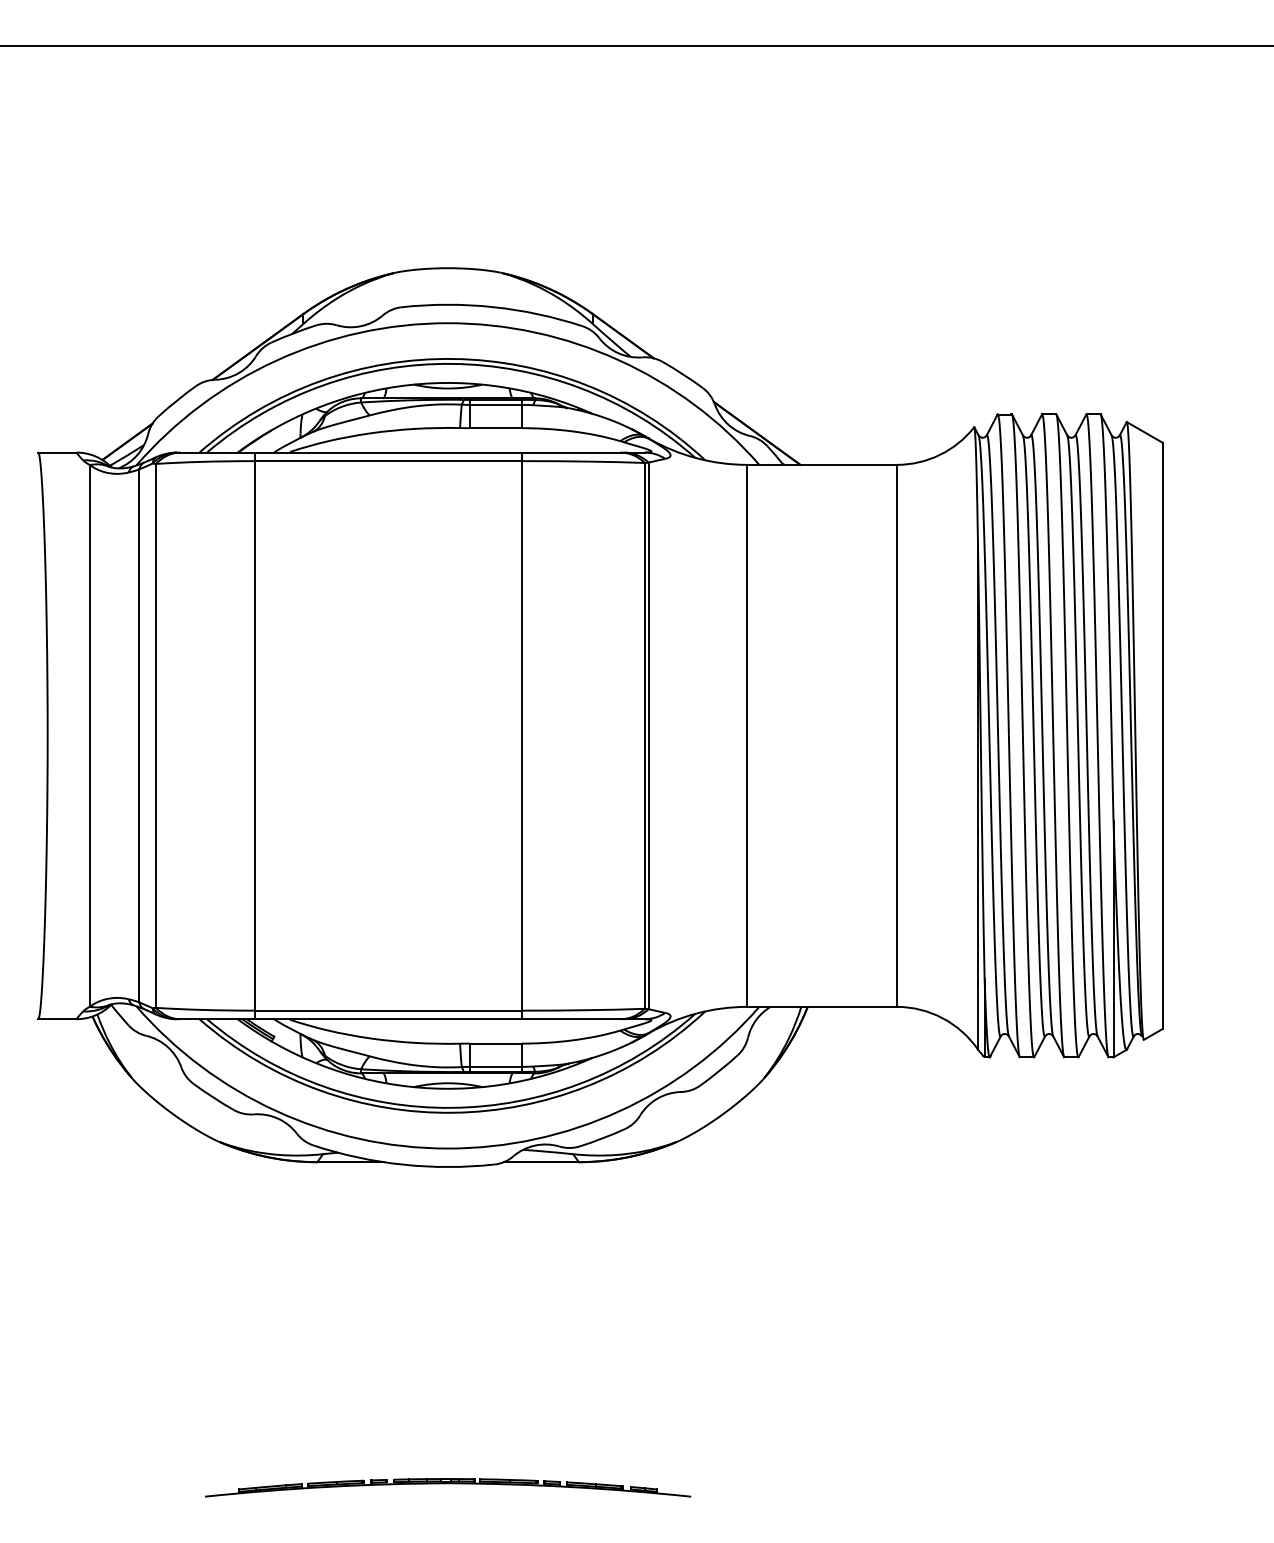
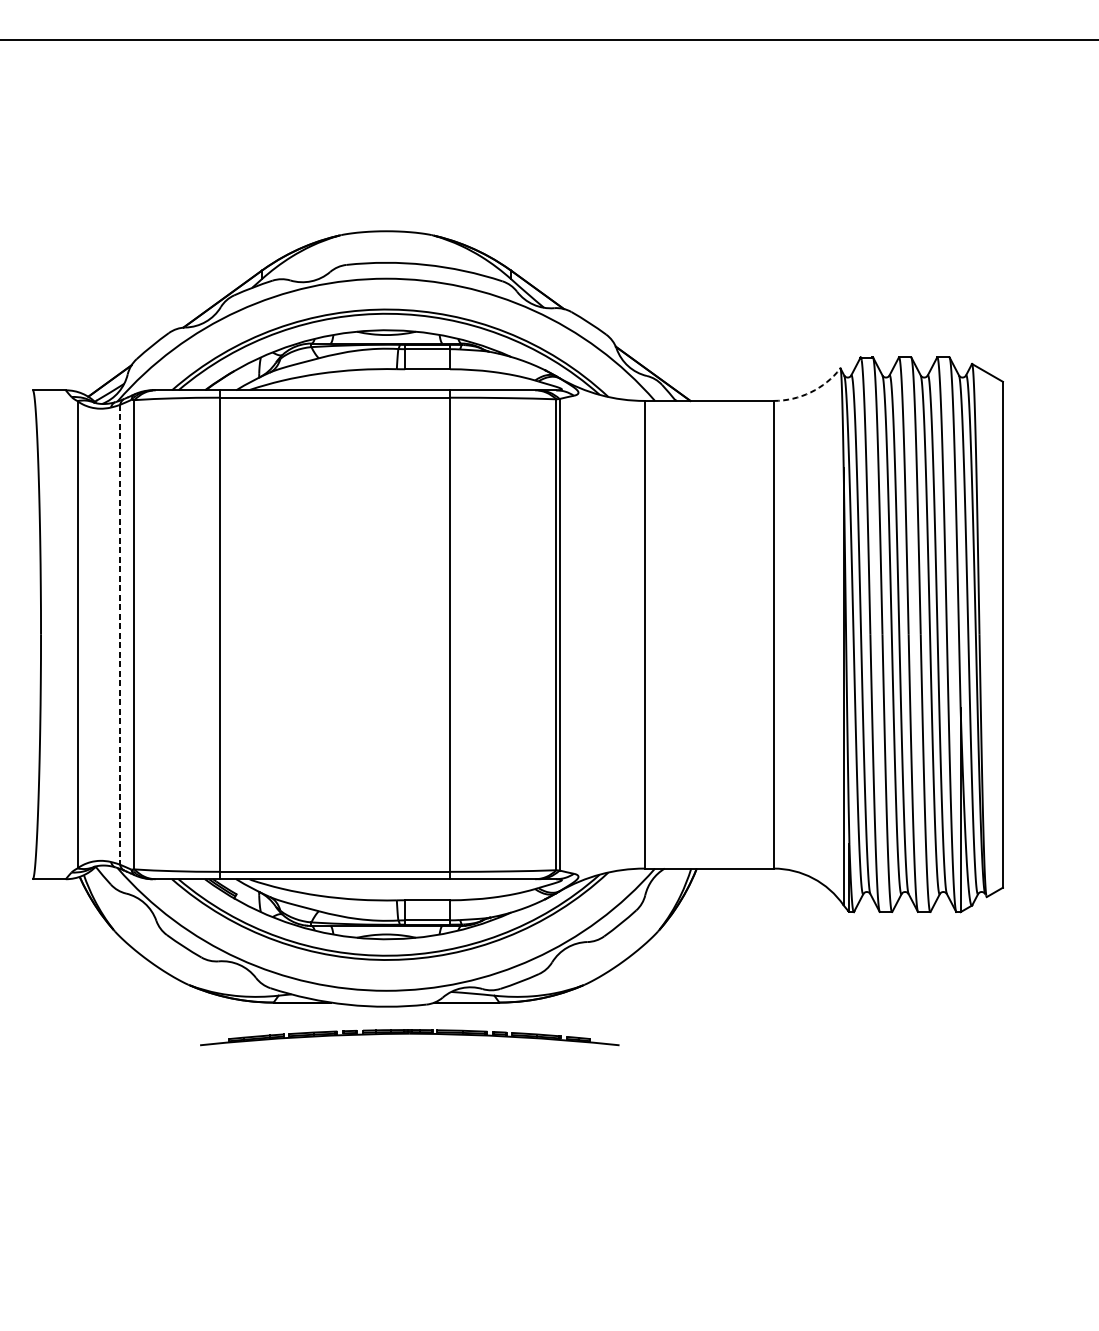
arc: (939, 454) -> (810, 391), solid -> dashed
line: (139, 736) -> (120, 635), solid -> dashed
part: (448, 1487) -> (410, 1037), moved

